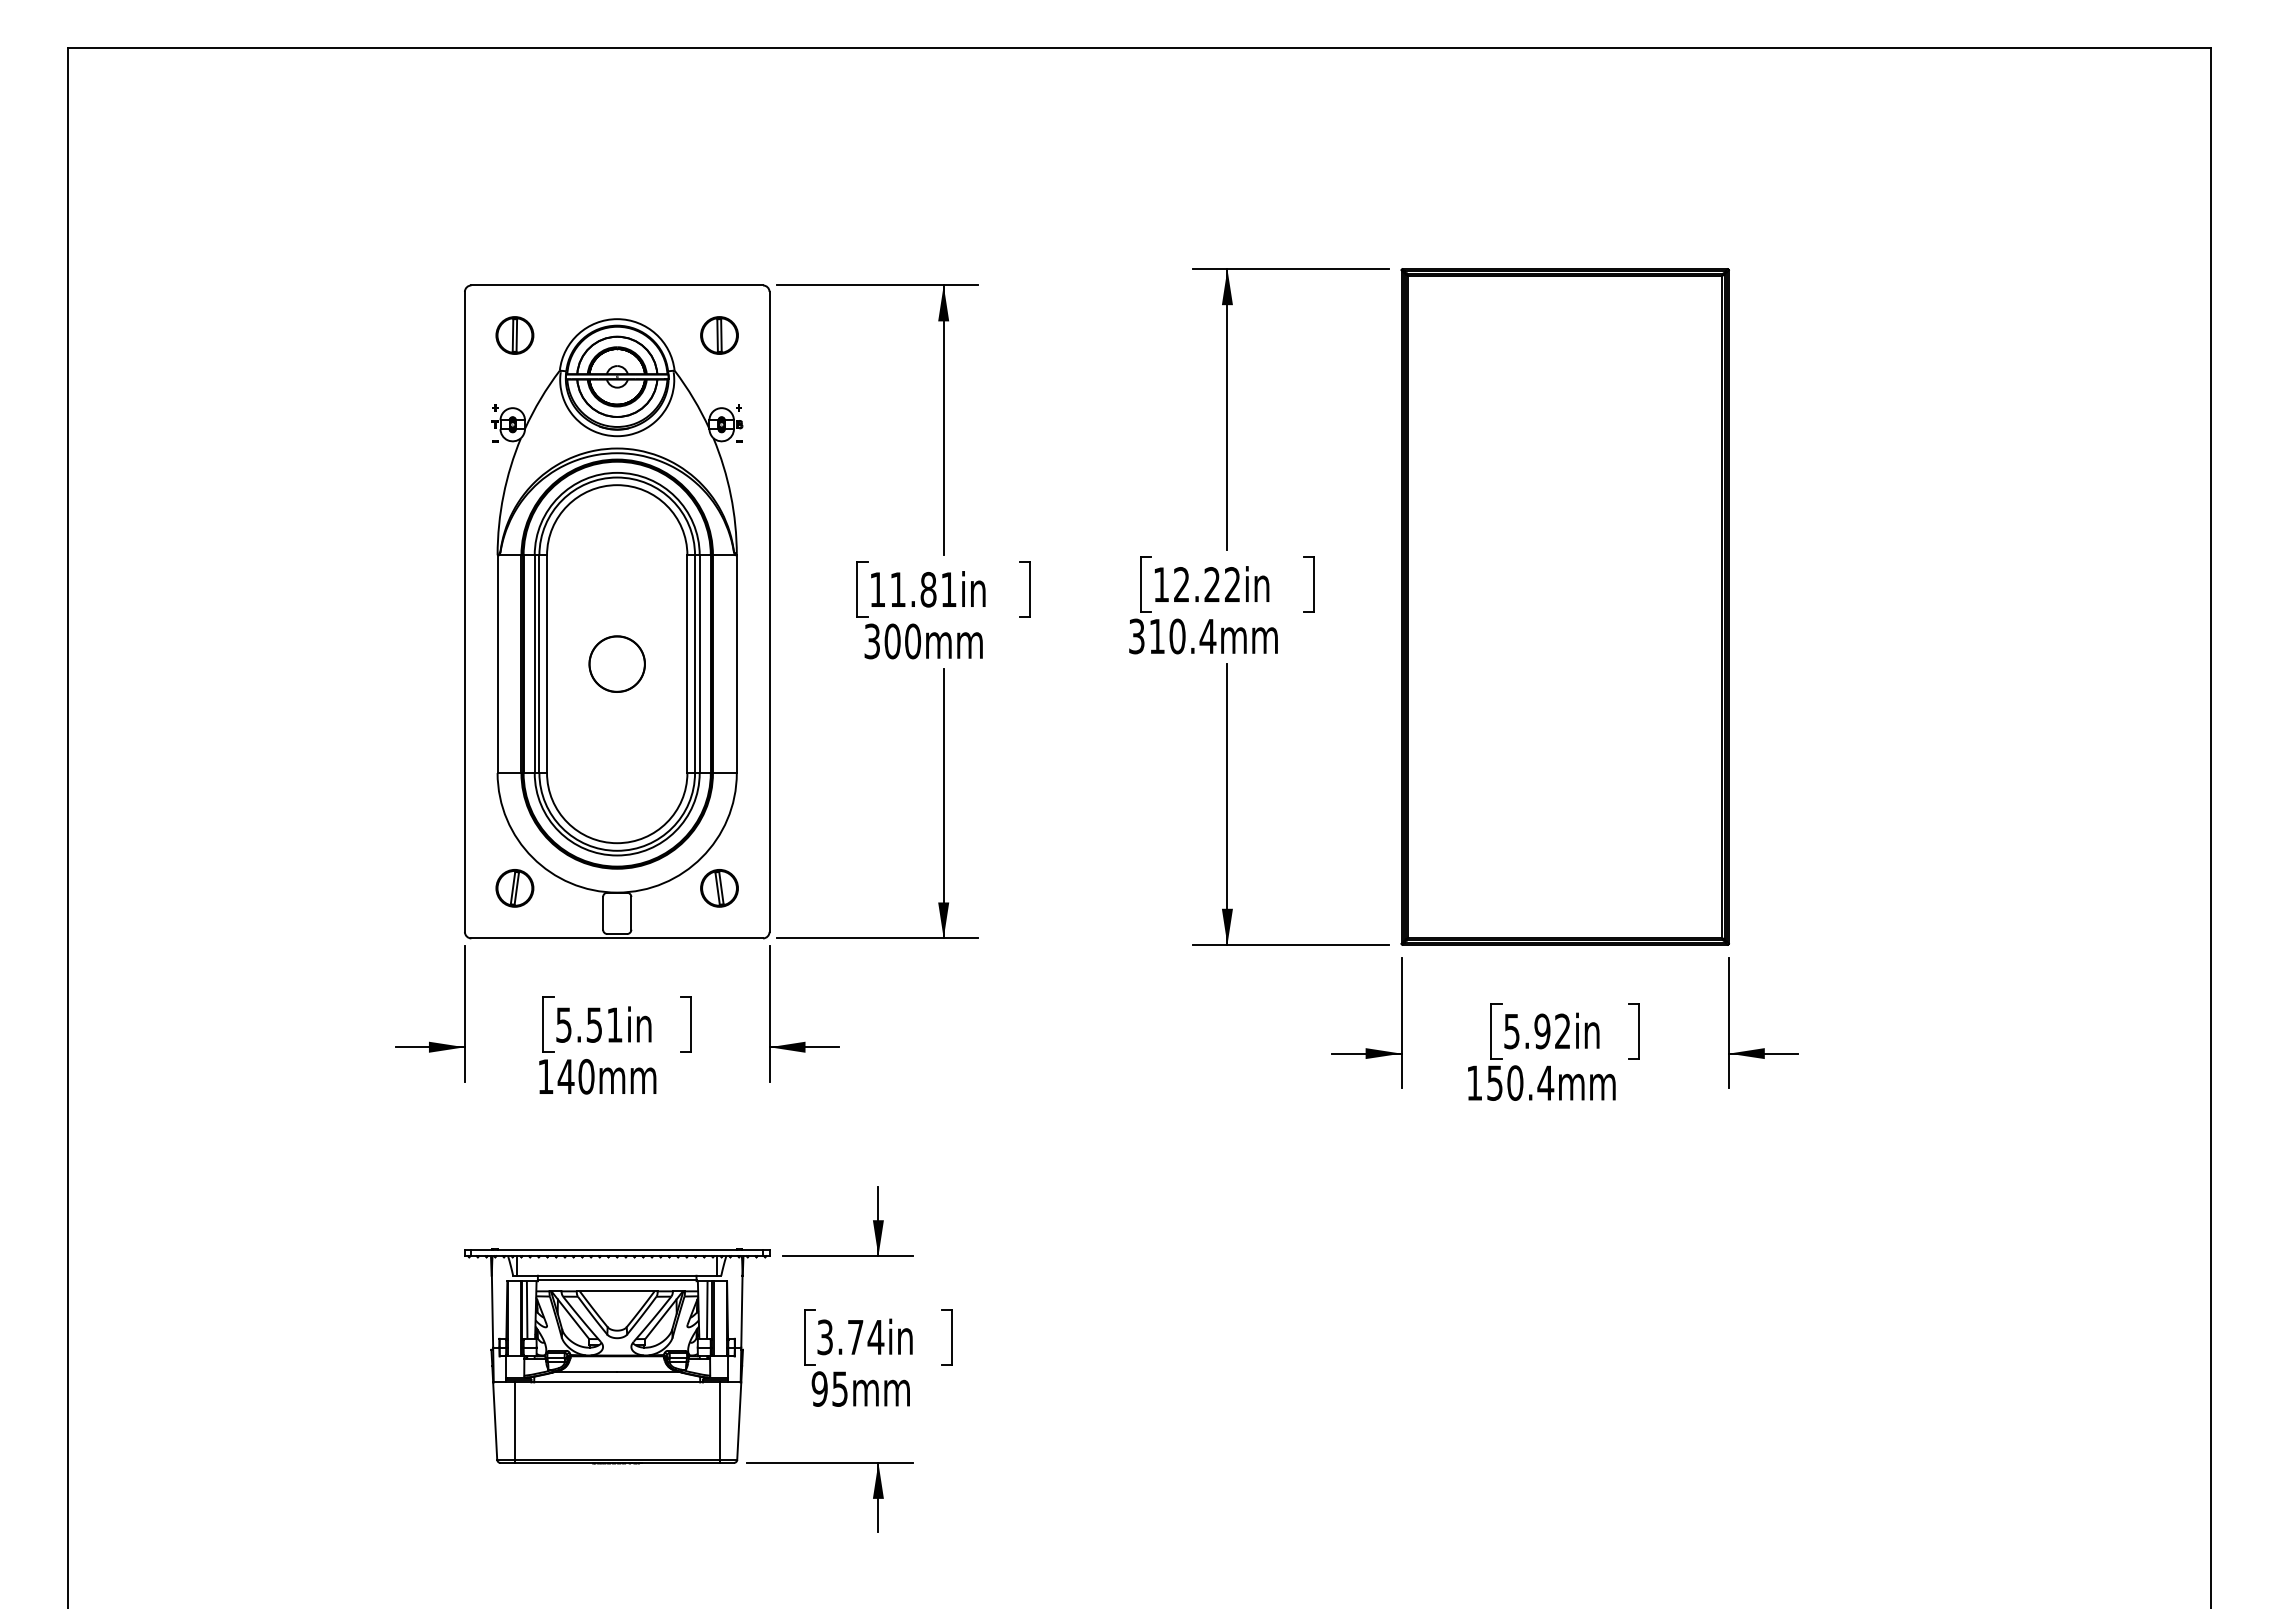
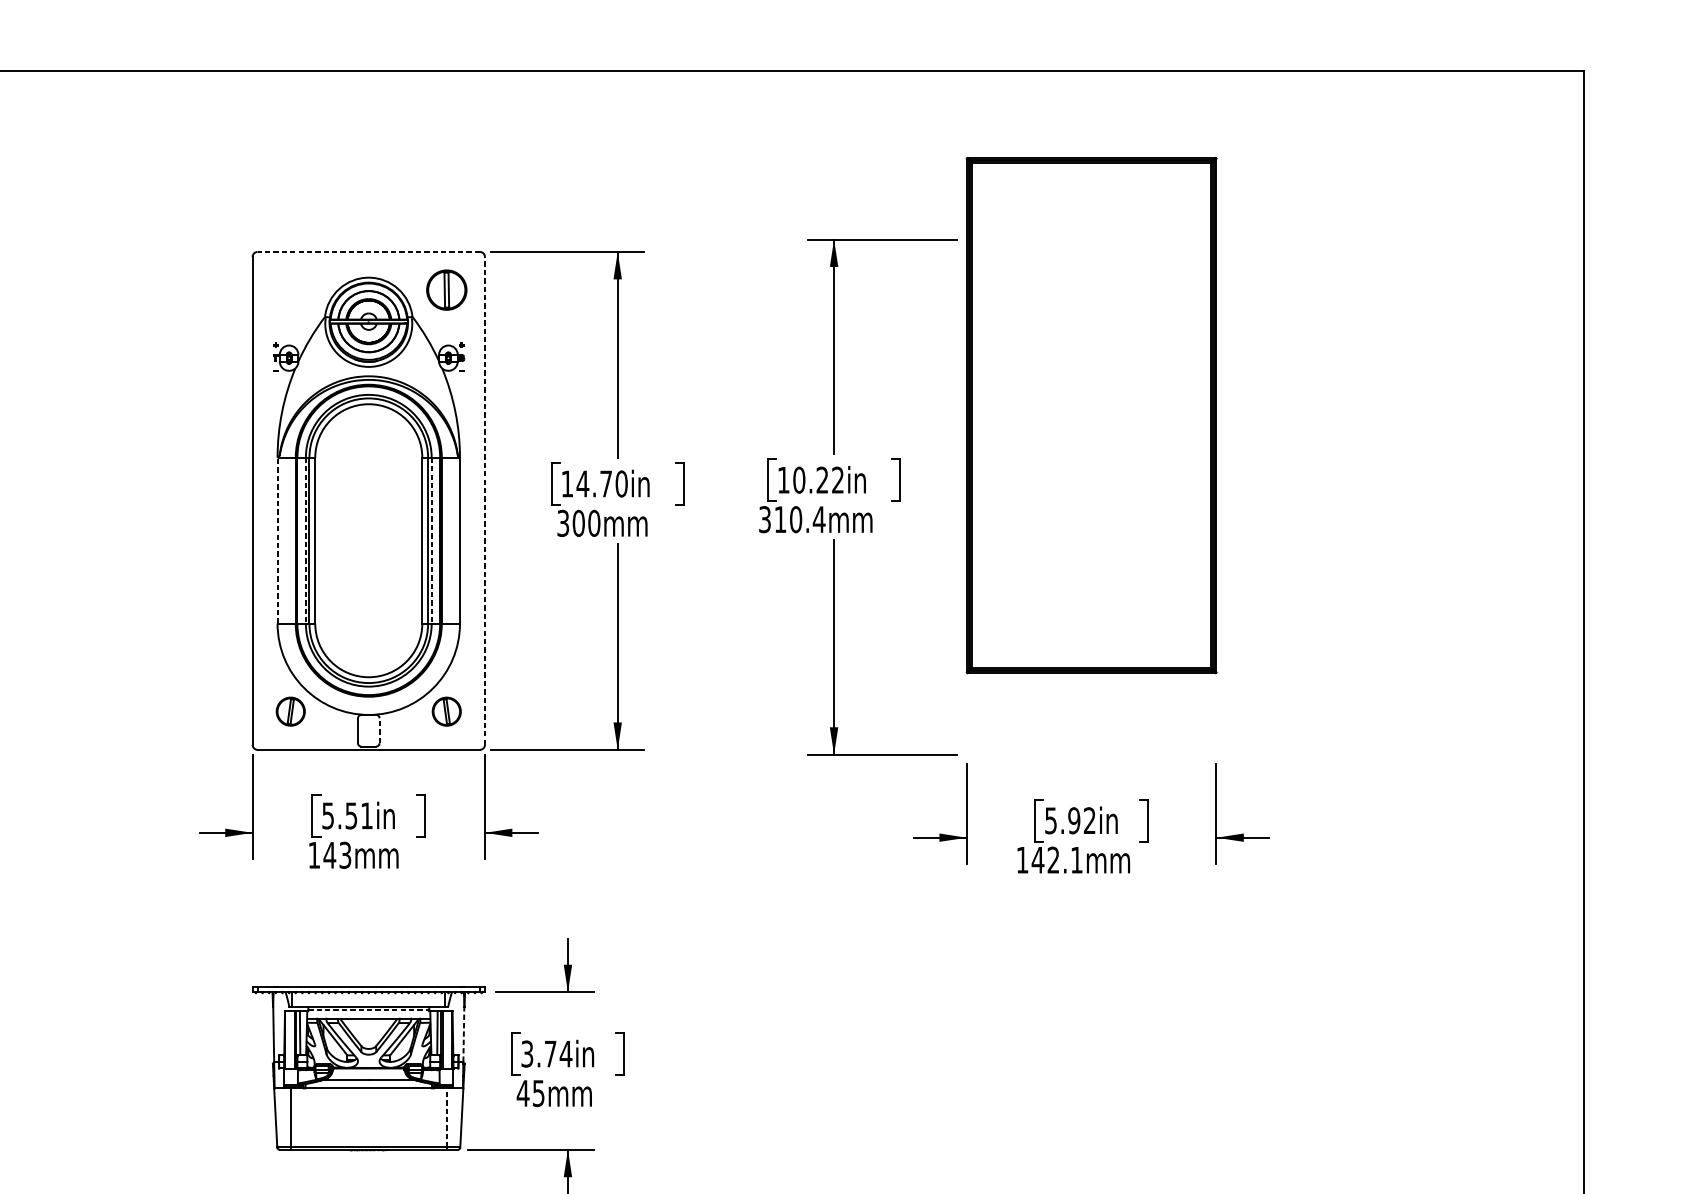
line: (617, 285) -> (369, 252), solid -> dashed
part: (514, 335) -> (290, 290), removed
part: (719, 335) -> (446, 290), size x1.4
text: (1181, 584) -> (799, 479), 12.22in -> 10.22in
text: (922, 589) -> (601, 483), 11.81in -> 14.70in
part: (1564, 606) -> (1091, 415), moved
line: (769, 611) -> (484, 500), solid -> dashed
part: (616, 663) -> (368, 540), removed
line: (497, 664) -> (277, 540), solid -> dashed
line: (534, 664) -> (305, 540), solid -> dashed
line: (699, 664) -> (431, 540), solid -> dashed
line: (631, 912) -> (379, 730), solid -> dashed
text: (586, 1076) -> (345, 855), 140mm -> 143mm
text: (1520, 1082) -> (1057, 859), 150.4mm -> 142.1mm
line: (617, 1280) -> (369, 1010), solid -> dashed
line: (741, 1311) -> (463, 1034), solid -> dashed
text: (819, 1388) -> (523, 1093), 95mm -> 45mm
line: (719, 1421) -> (446, 1118), solid -> dashed

